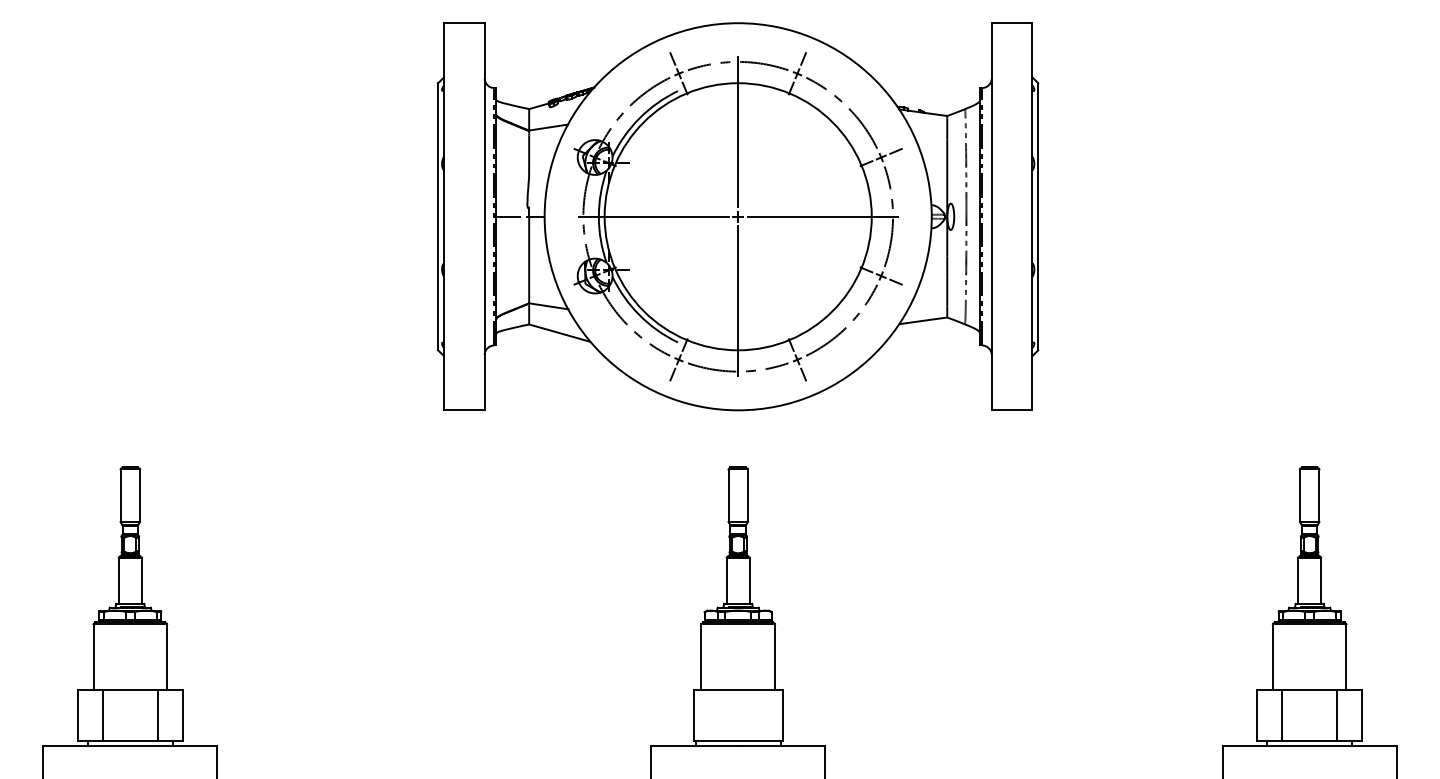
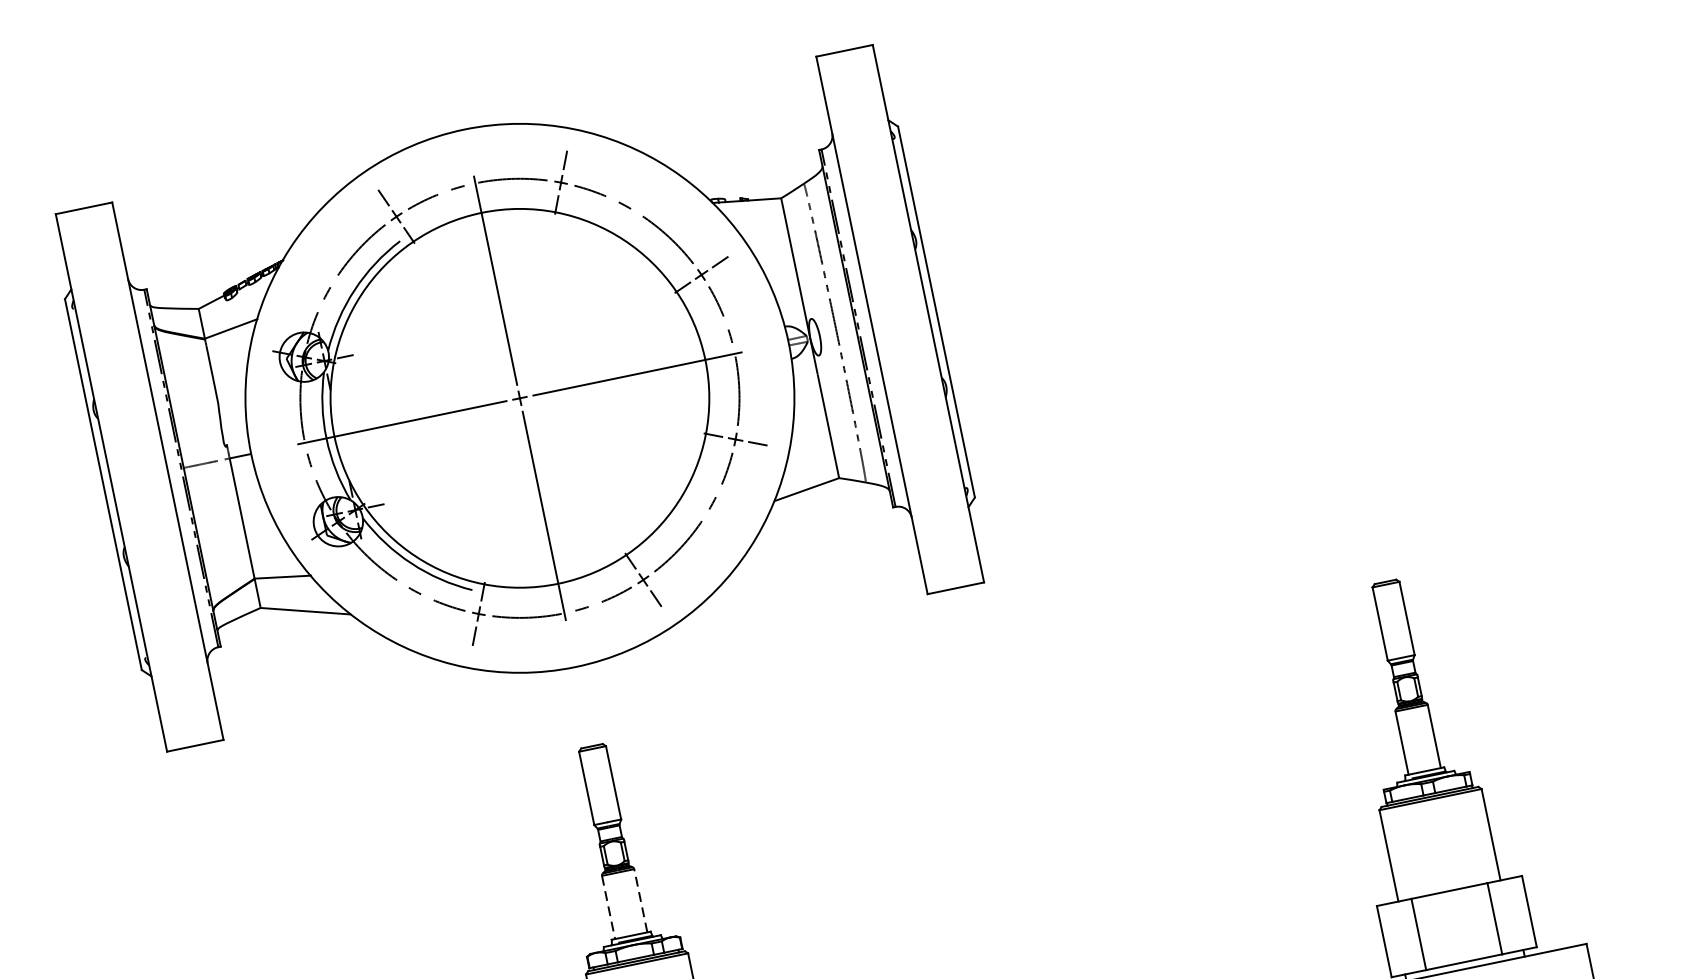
line: (726, 581) -> (608, 908), solid -> dashed
line: (749, 581) -> (640, 901), solid -> dashed

